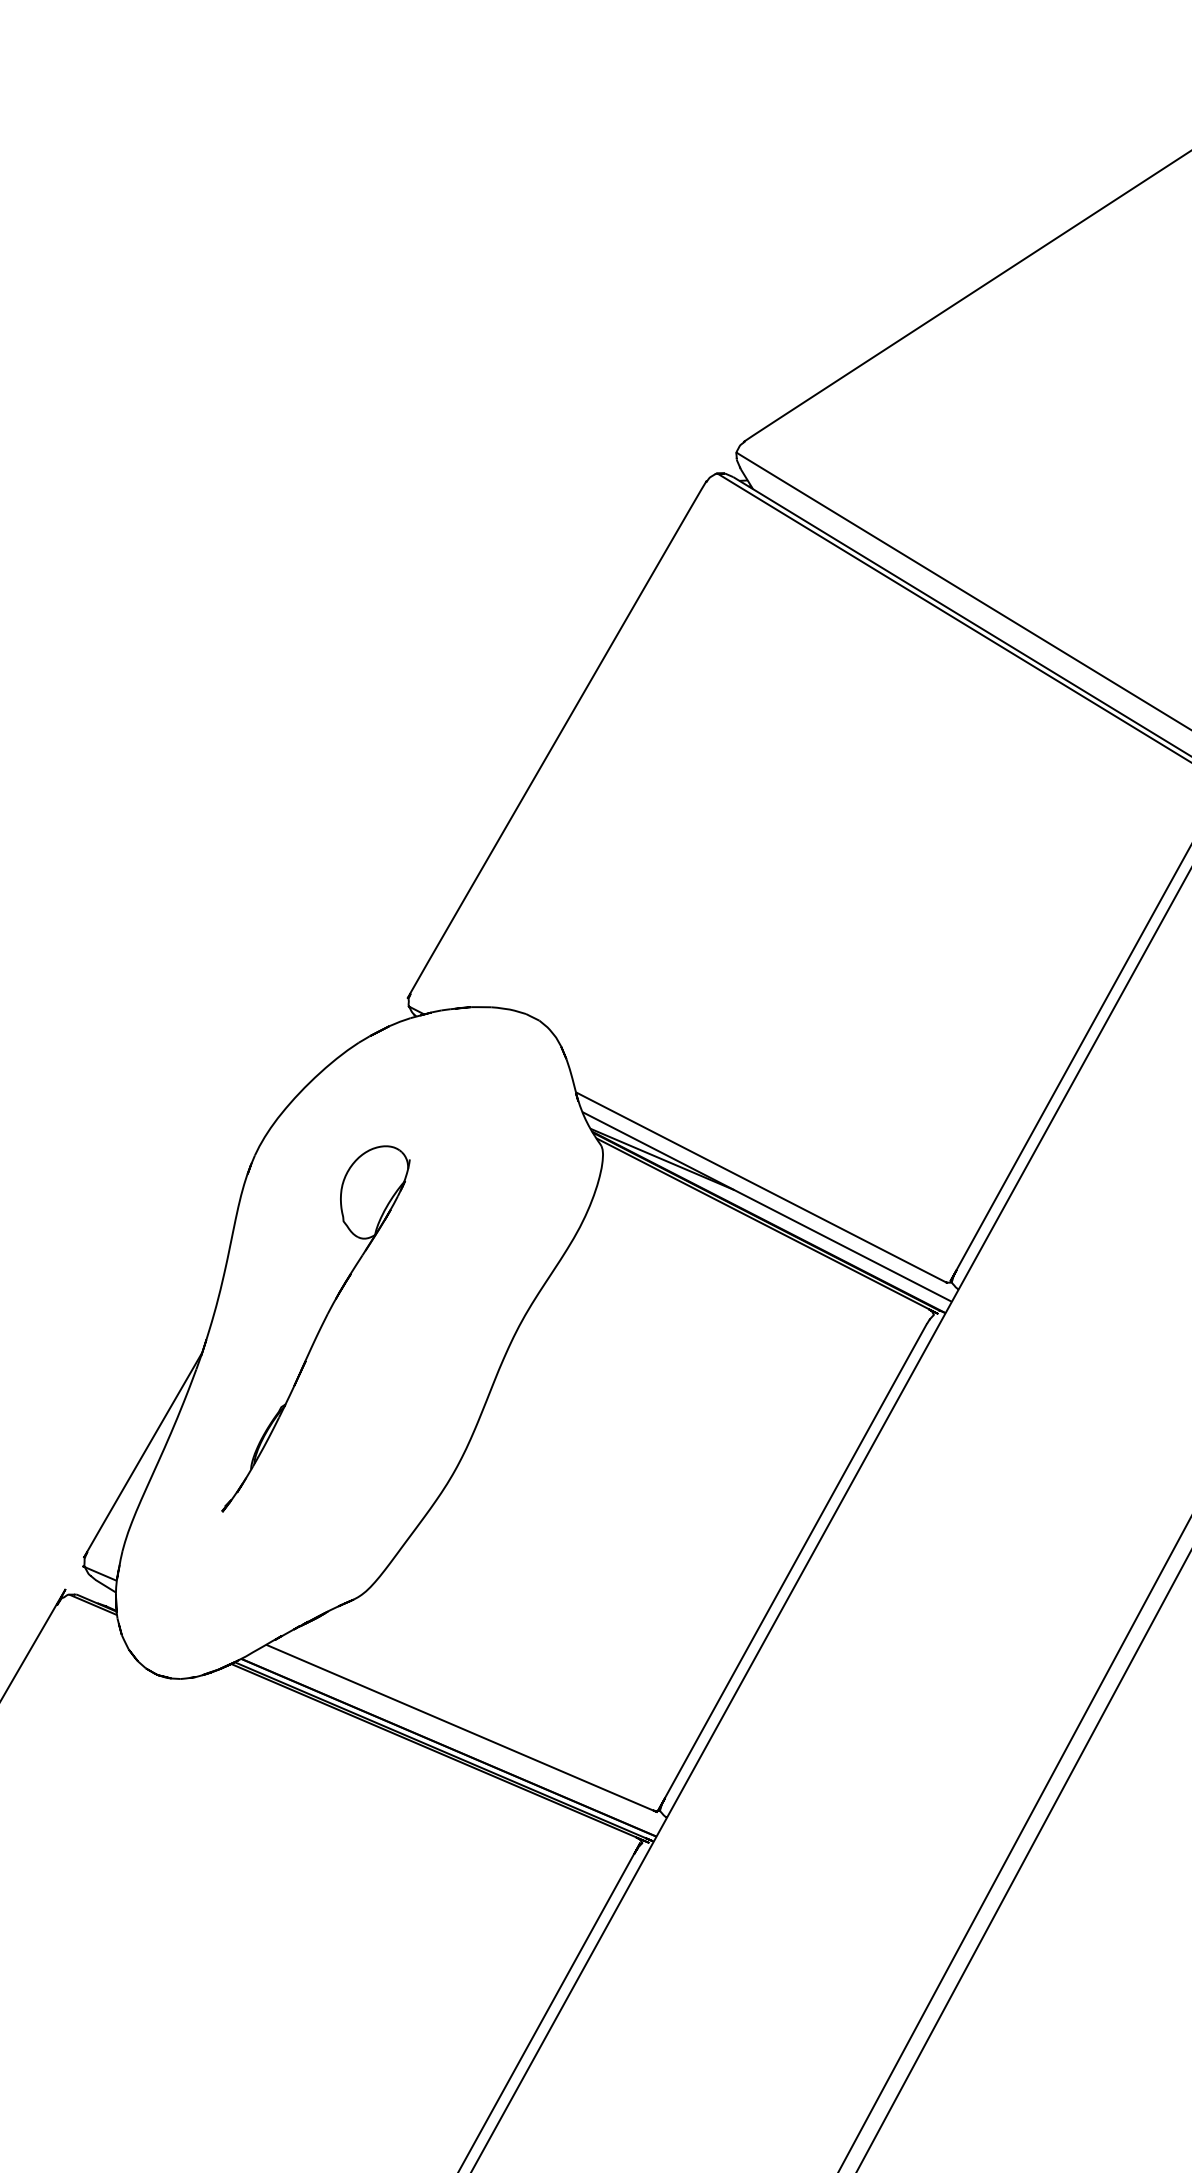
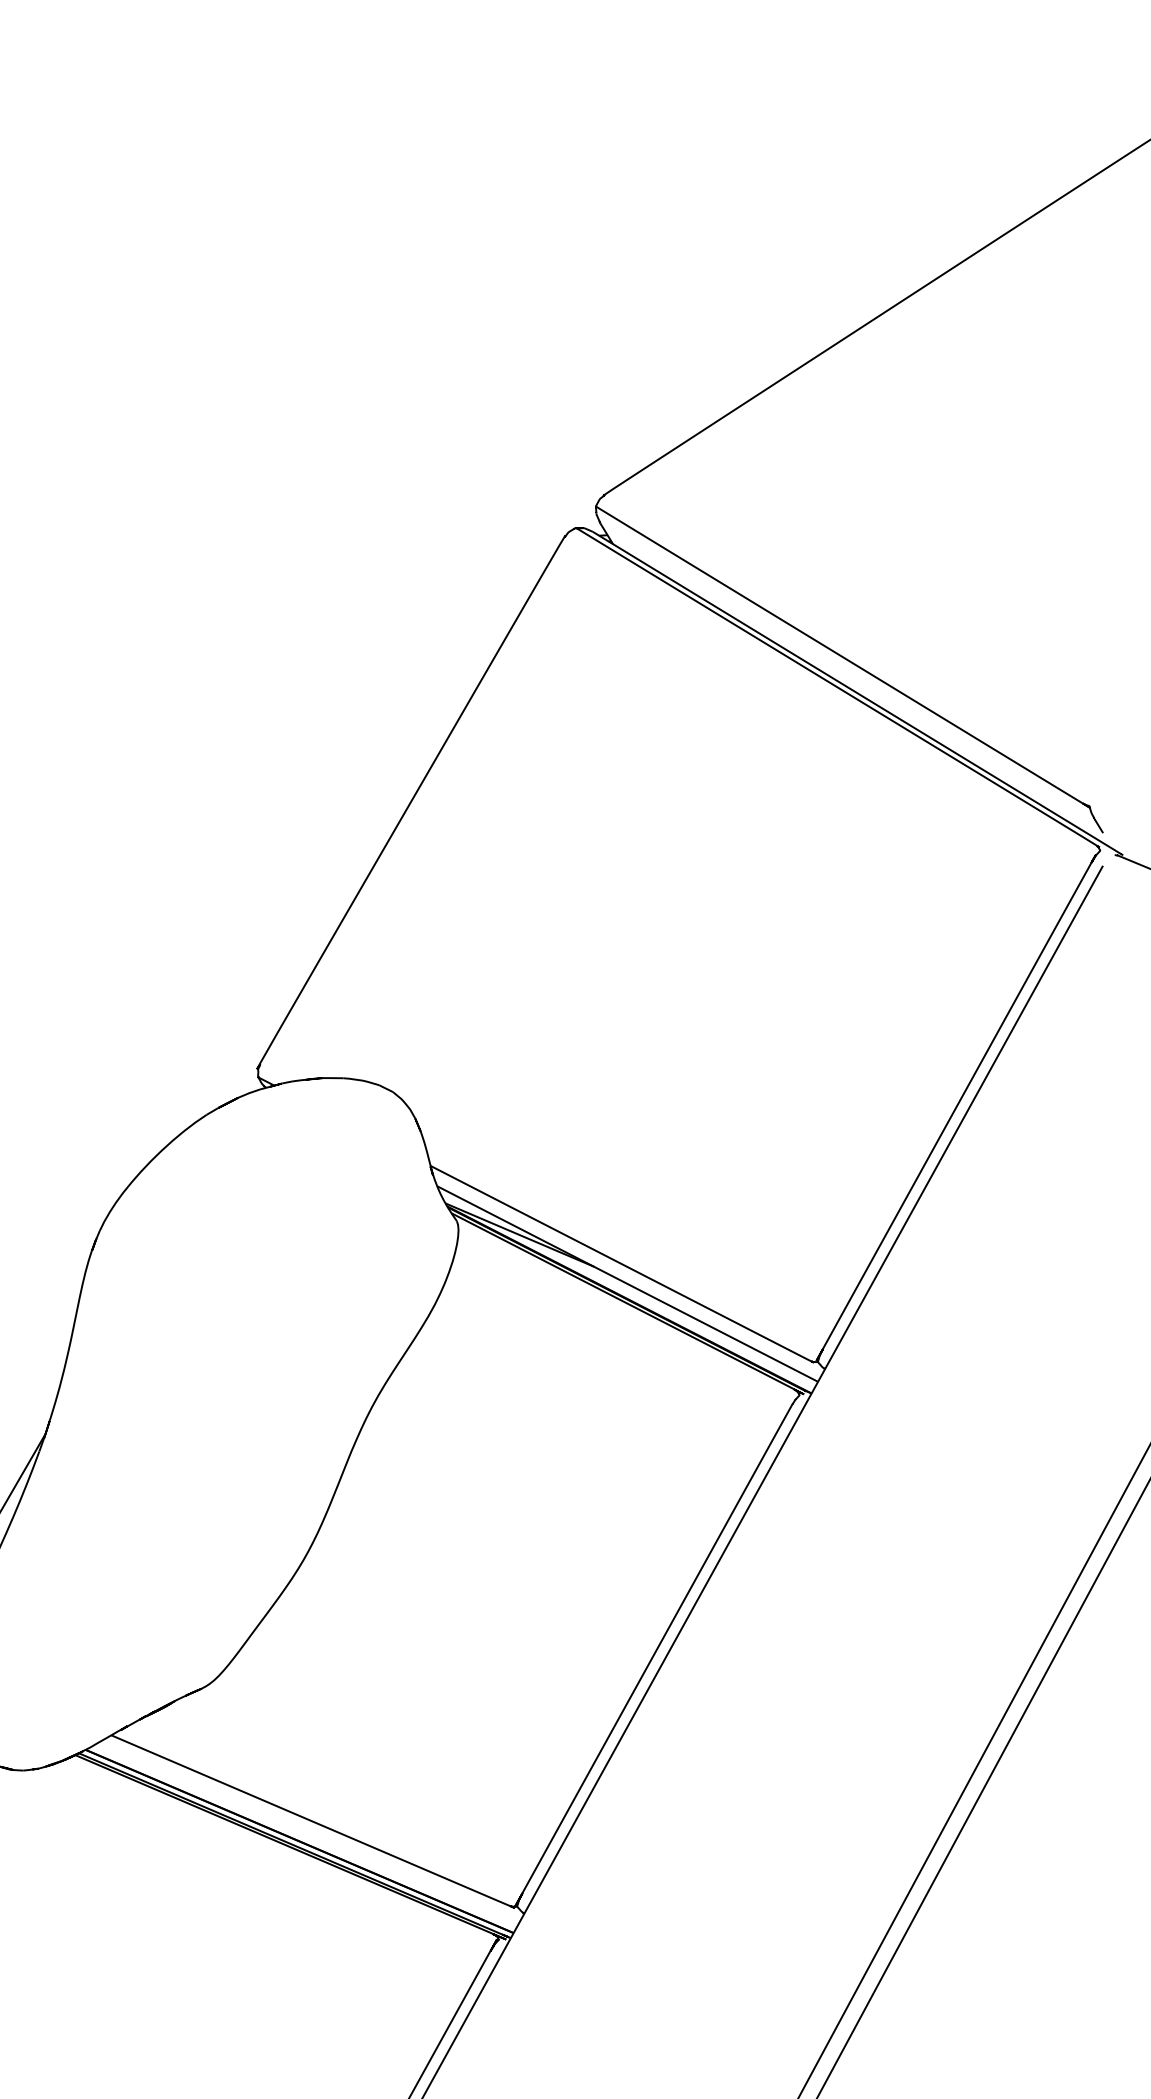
part: (315, 1328) -> (162, 1409), removed

